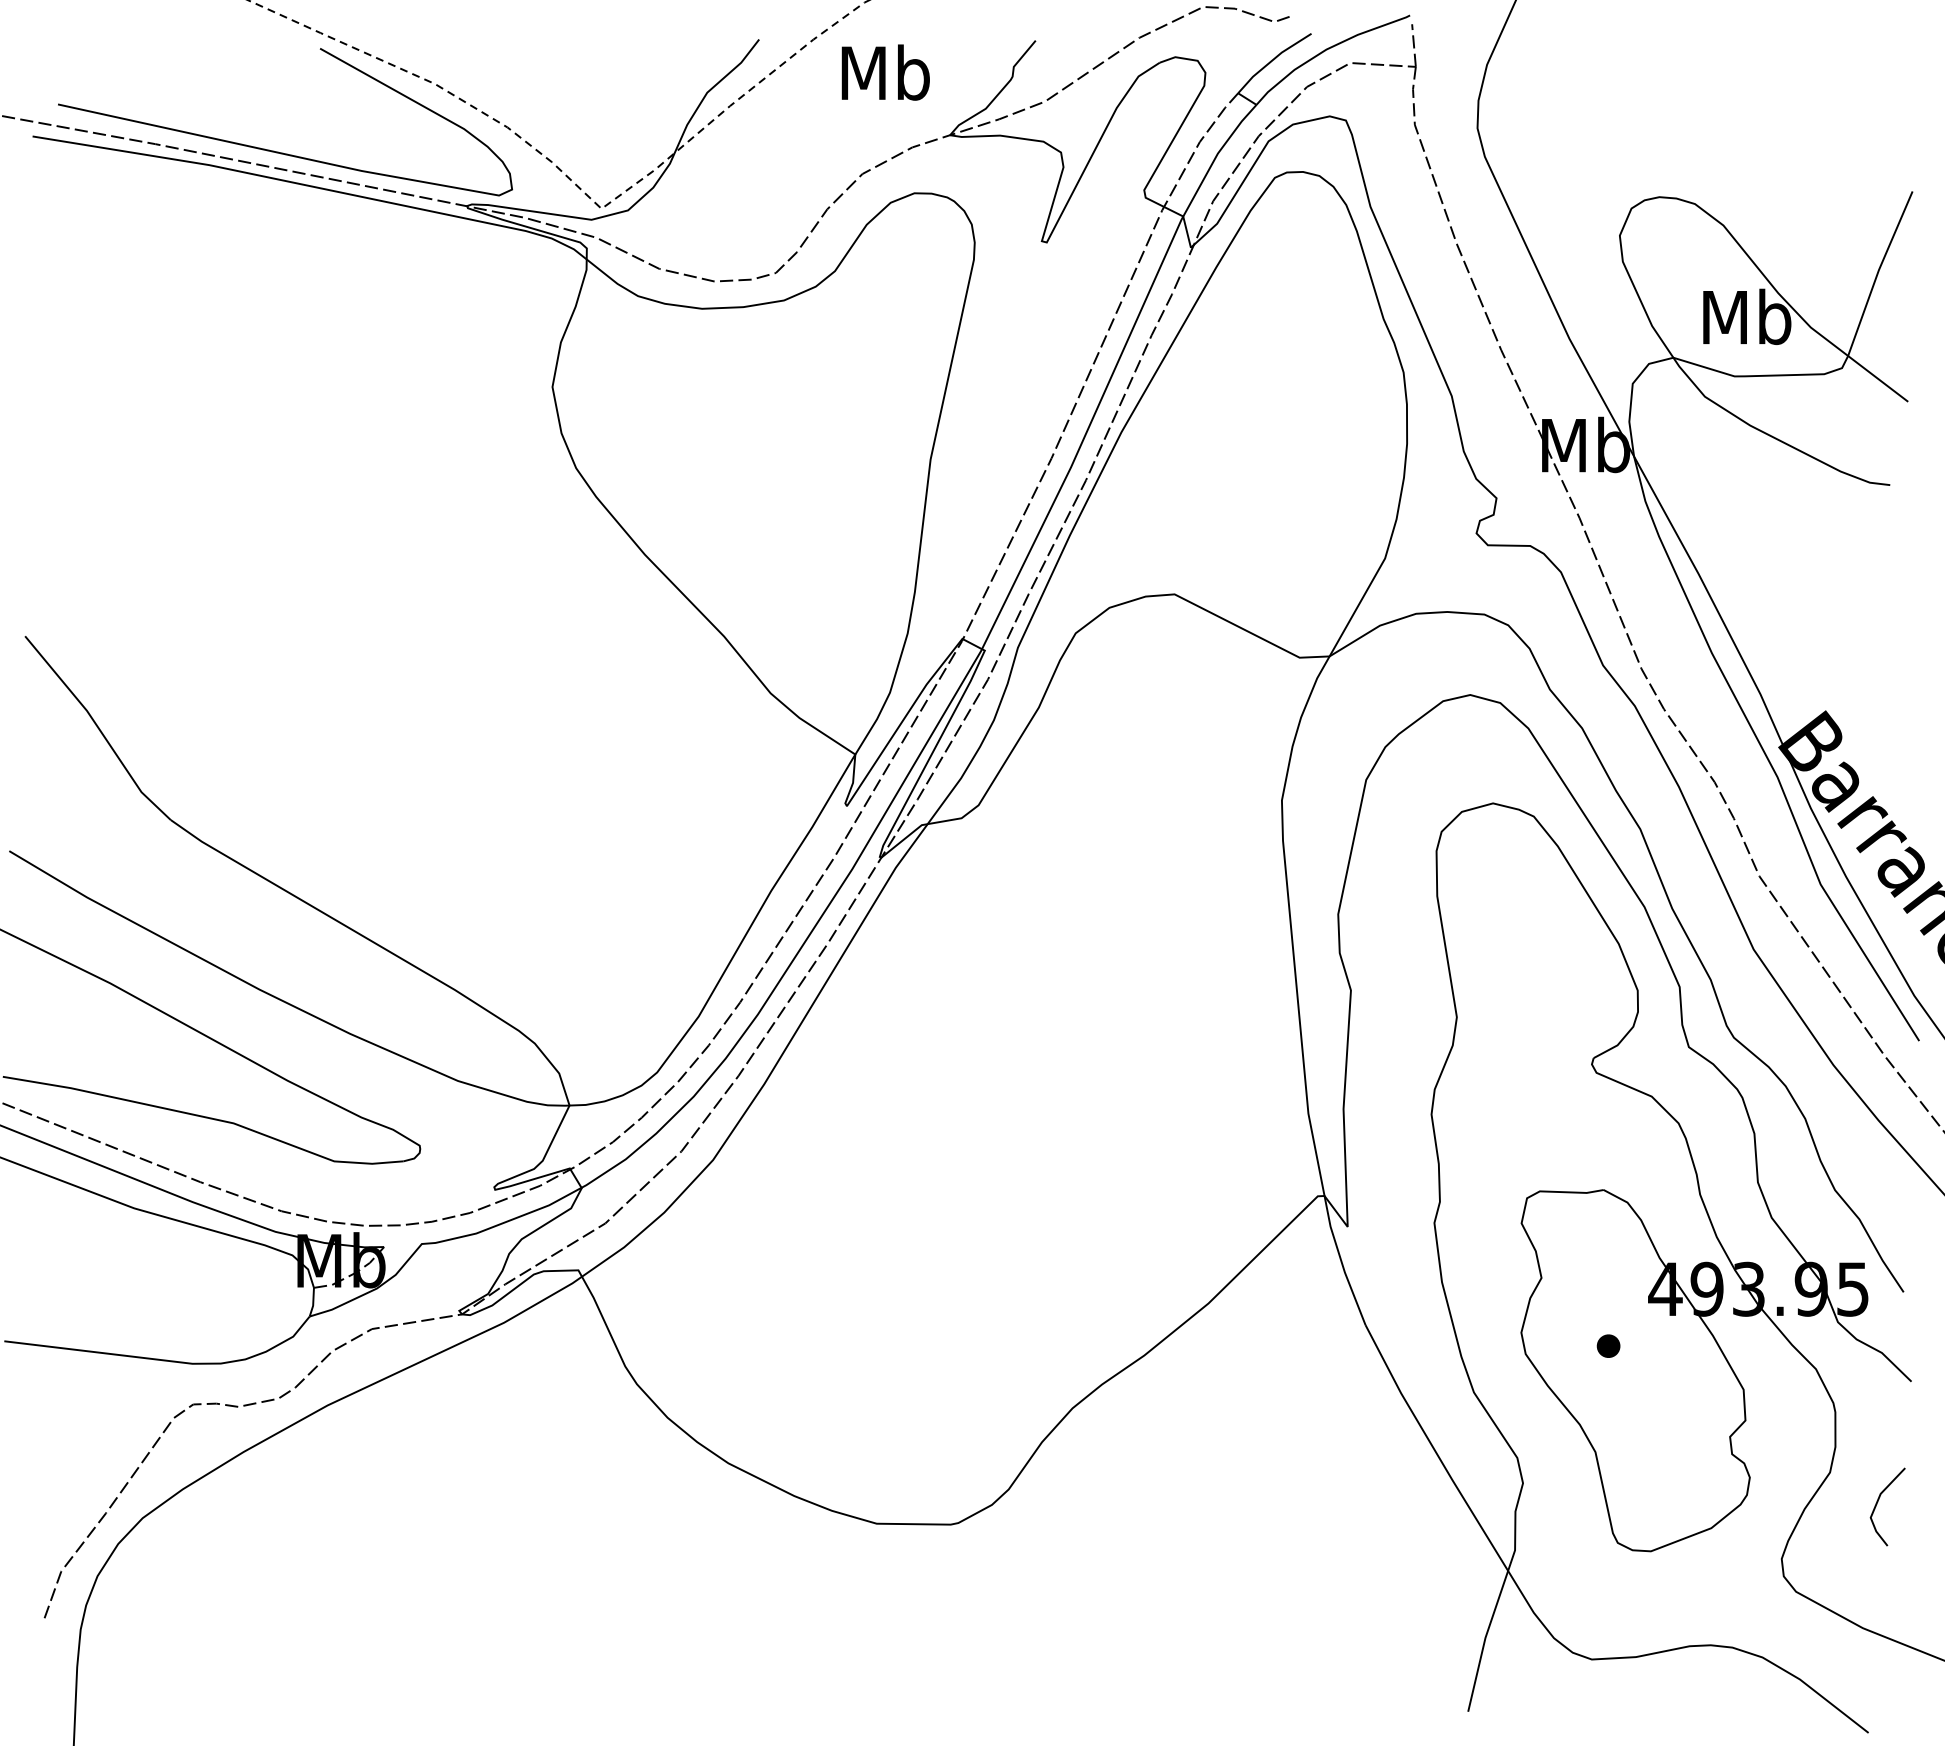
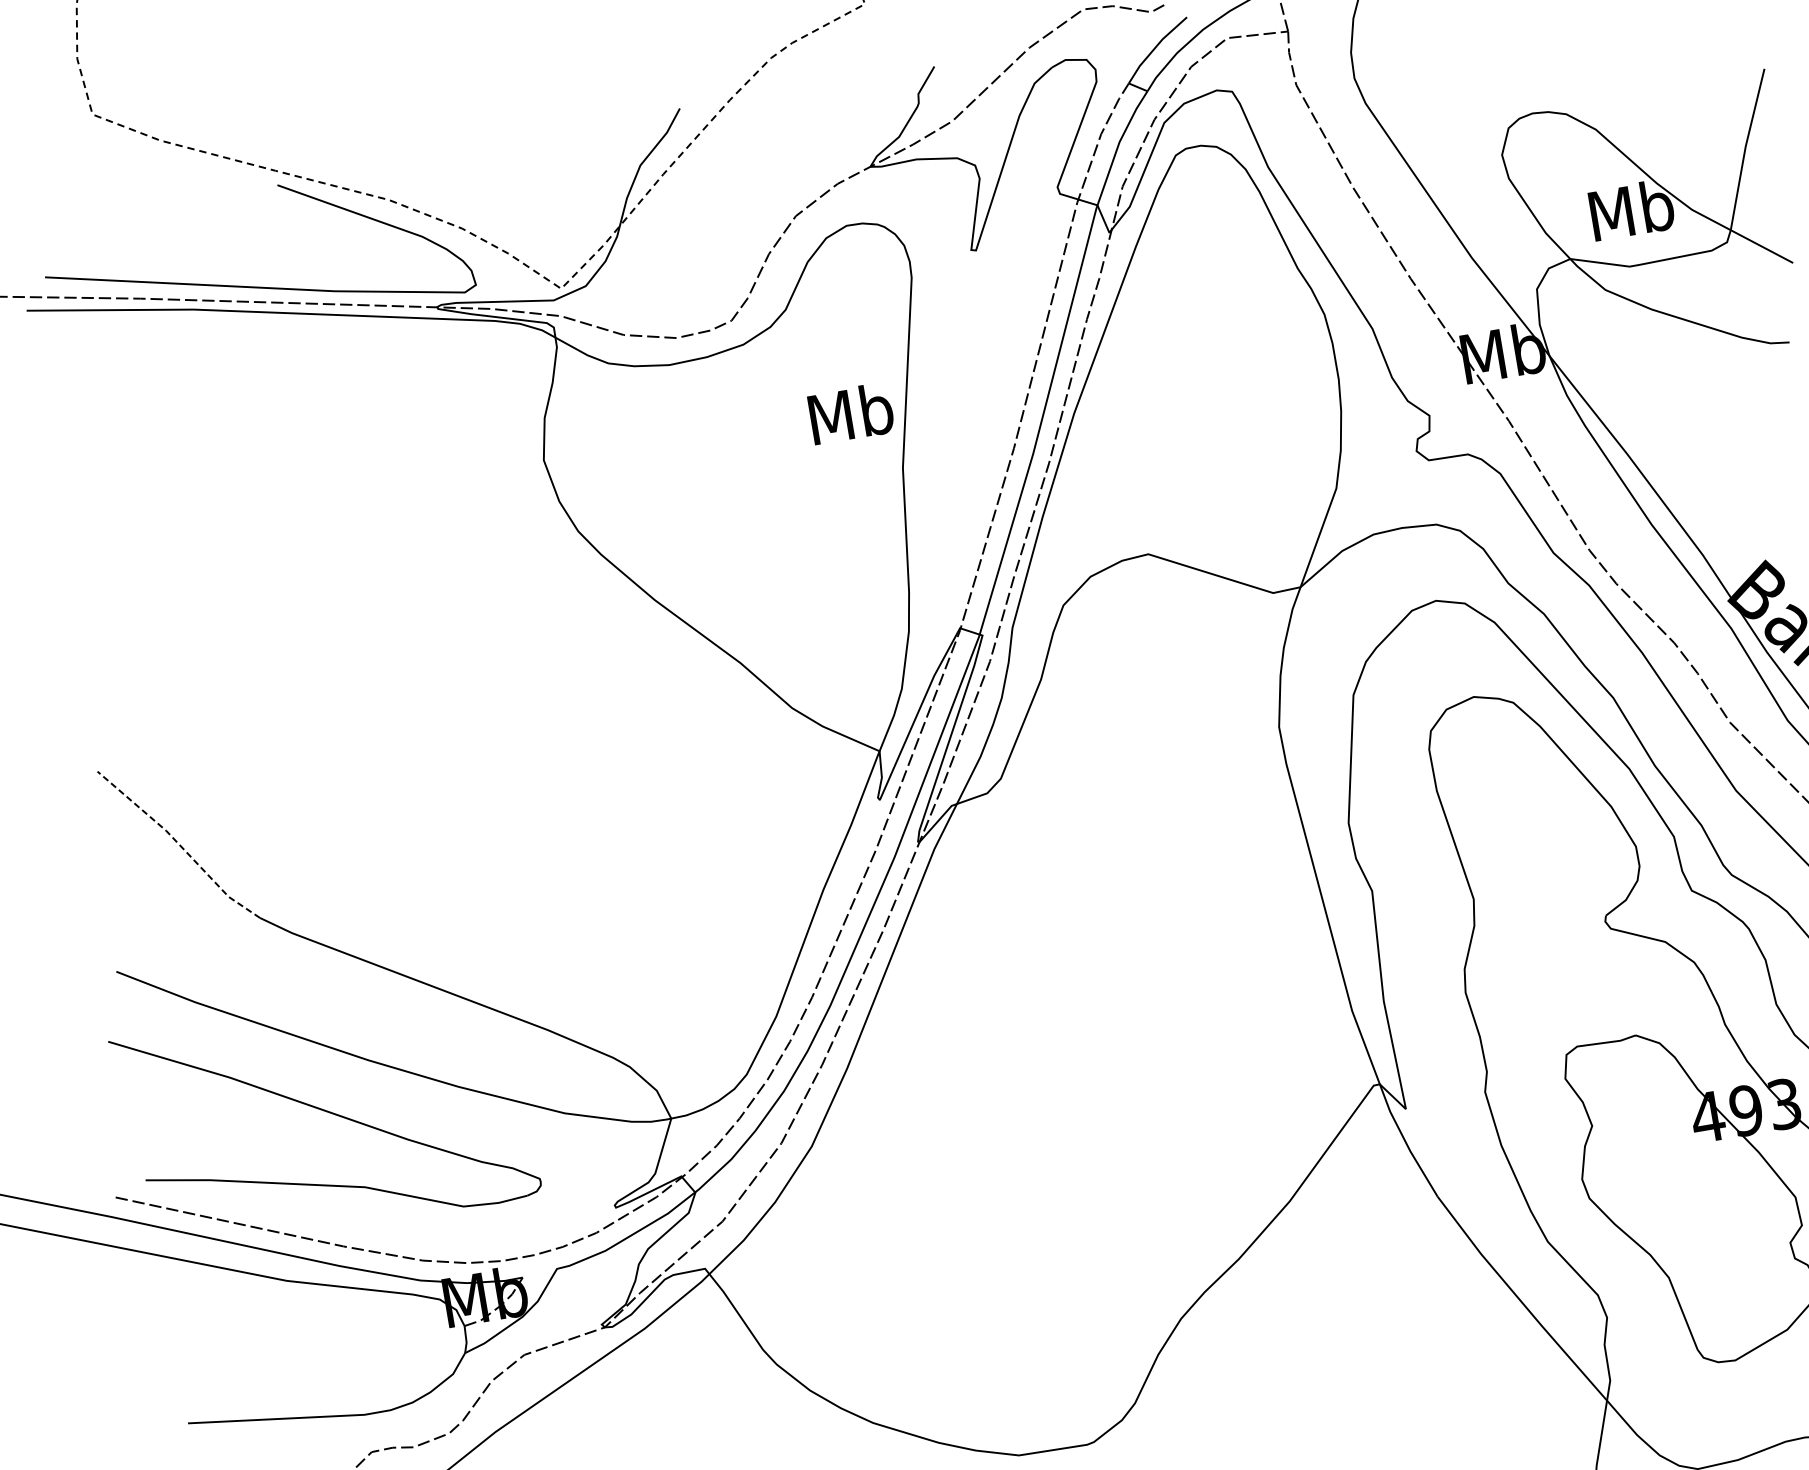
text: (885, 72) -> (851, 413), moved
line: (98, 728) -> (179, 845), solid -> dashed
part: (1608, 1345) -> (1664, 1177), removed

